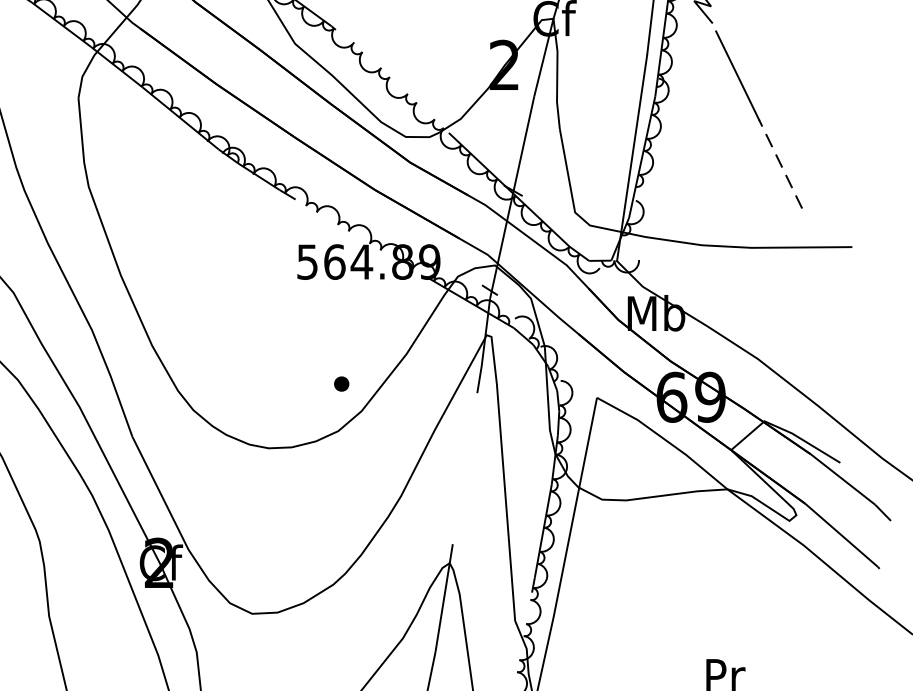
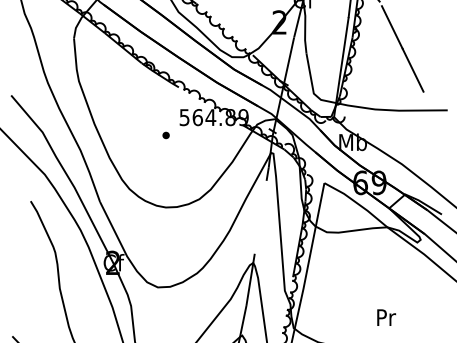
line: (781, 164) -> (413, 70), dashed -> solid
part: (340, 384) -> (165, 135), moved

